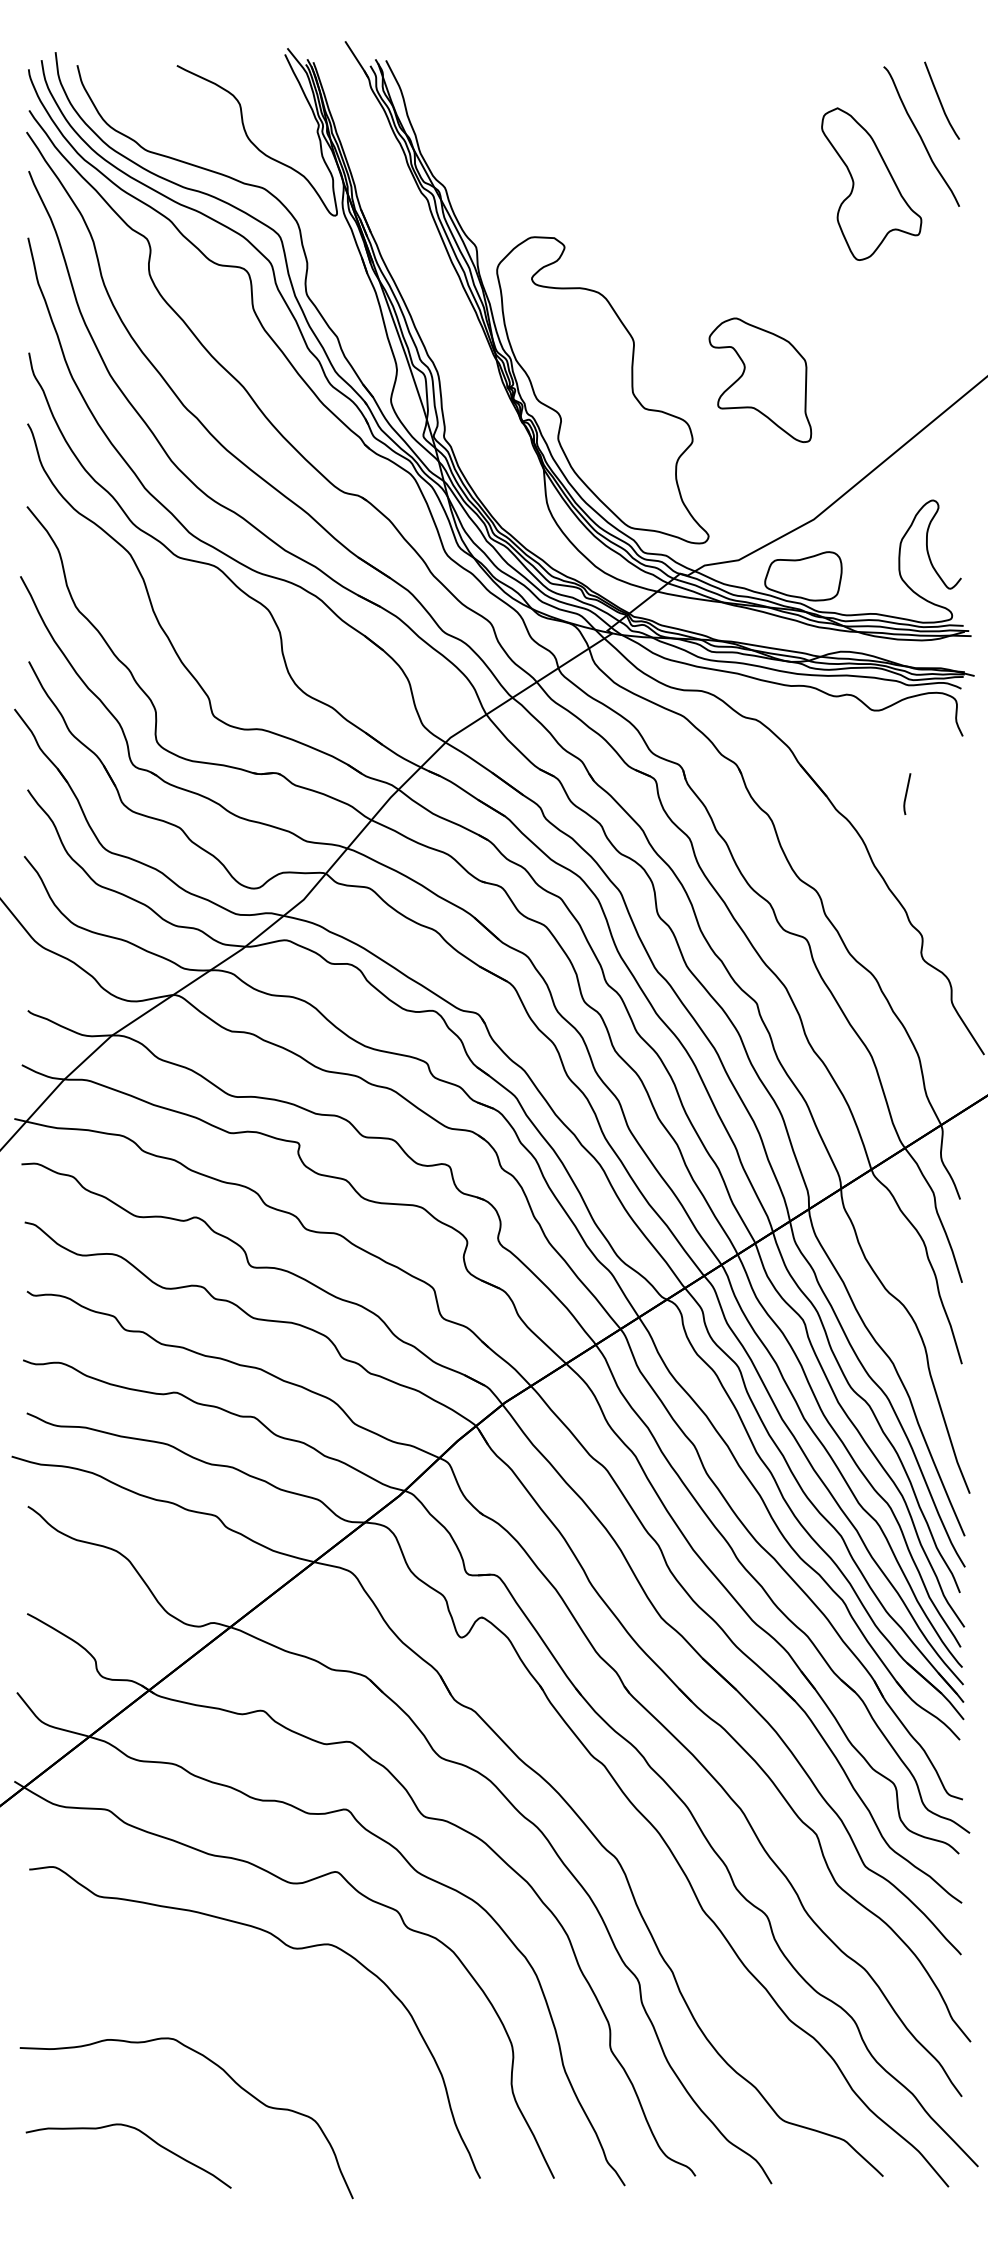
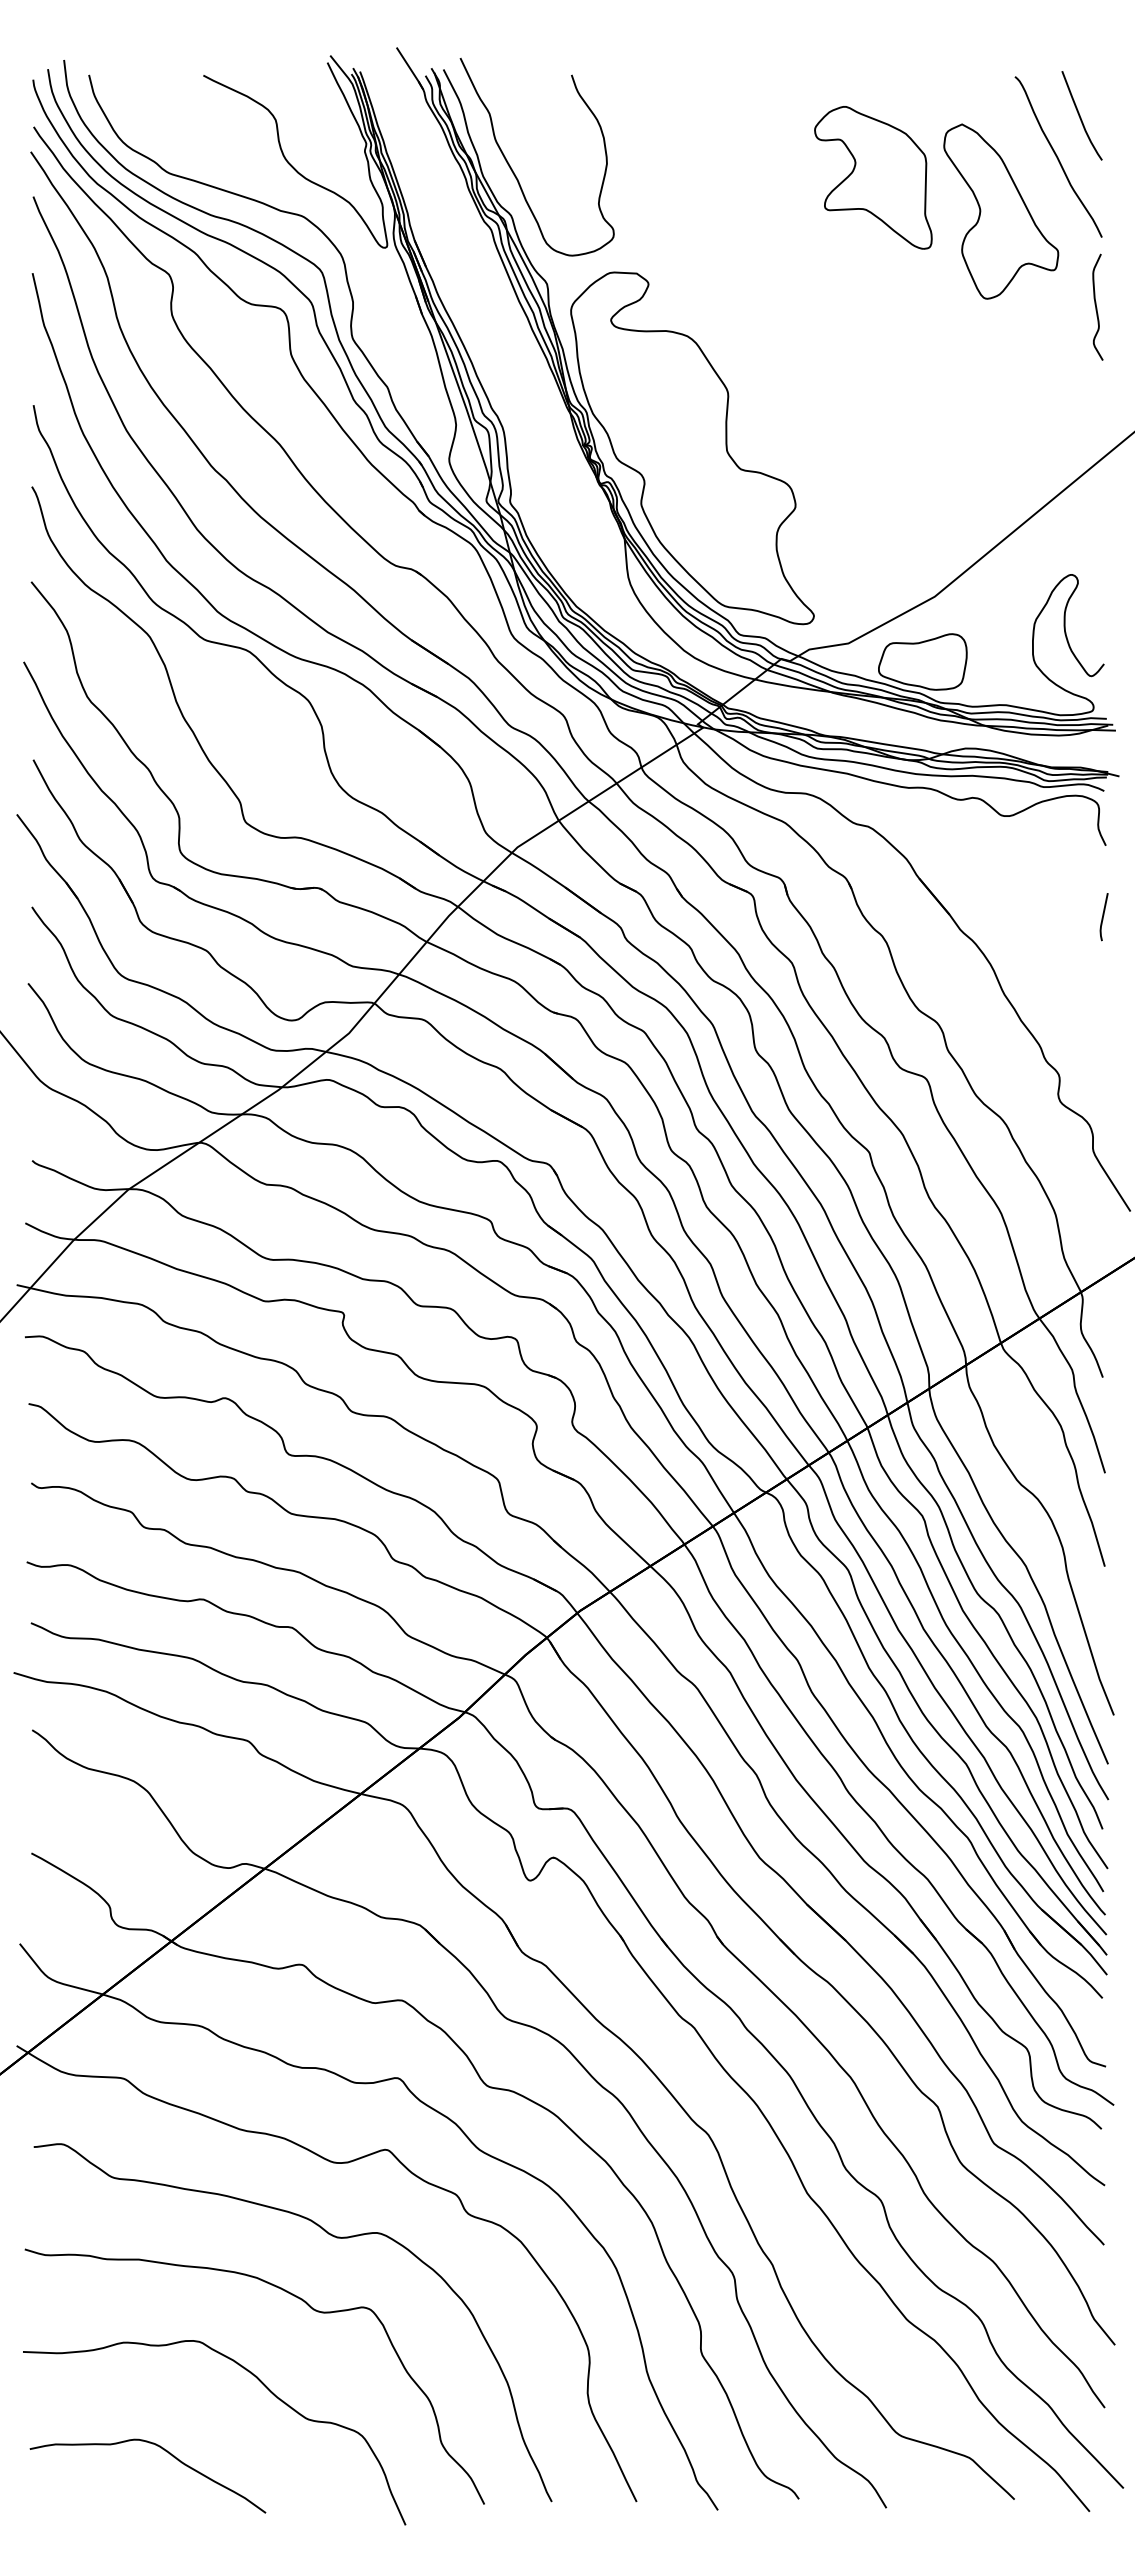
curve: (446, 148) -> (513, 170), added
curve: (954, 266) -> (1096, 306), added
part: (760, 380) -> (873, 177), moved
line: (906, 794) -> (1103, 917), moved
curve: (270, 2010) -> (310, 2308), added

